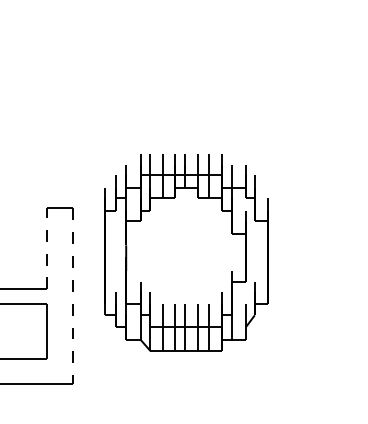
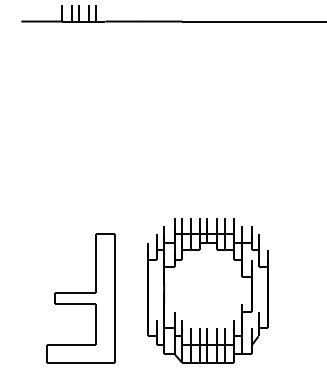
line: (46, 248) -> (95, 263), dashed -> solid
part: (185, 252) -> (207, 290), moved
line: (72, 296) -> (114, 298), dashed -> solid

